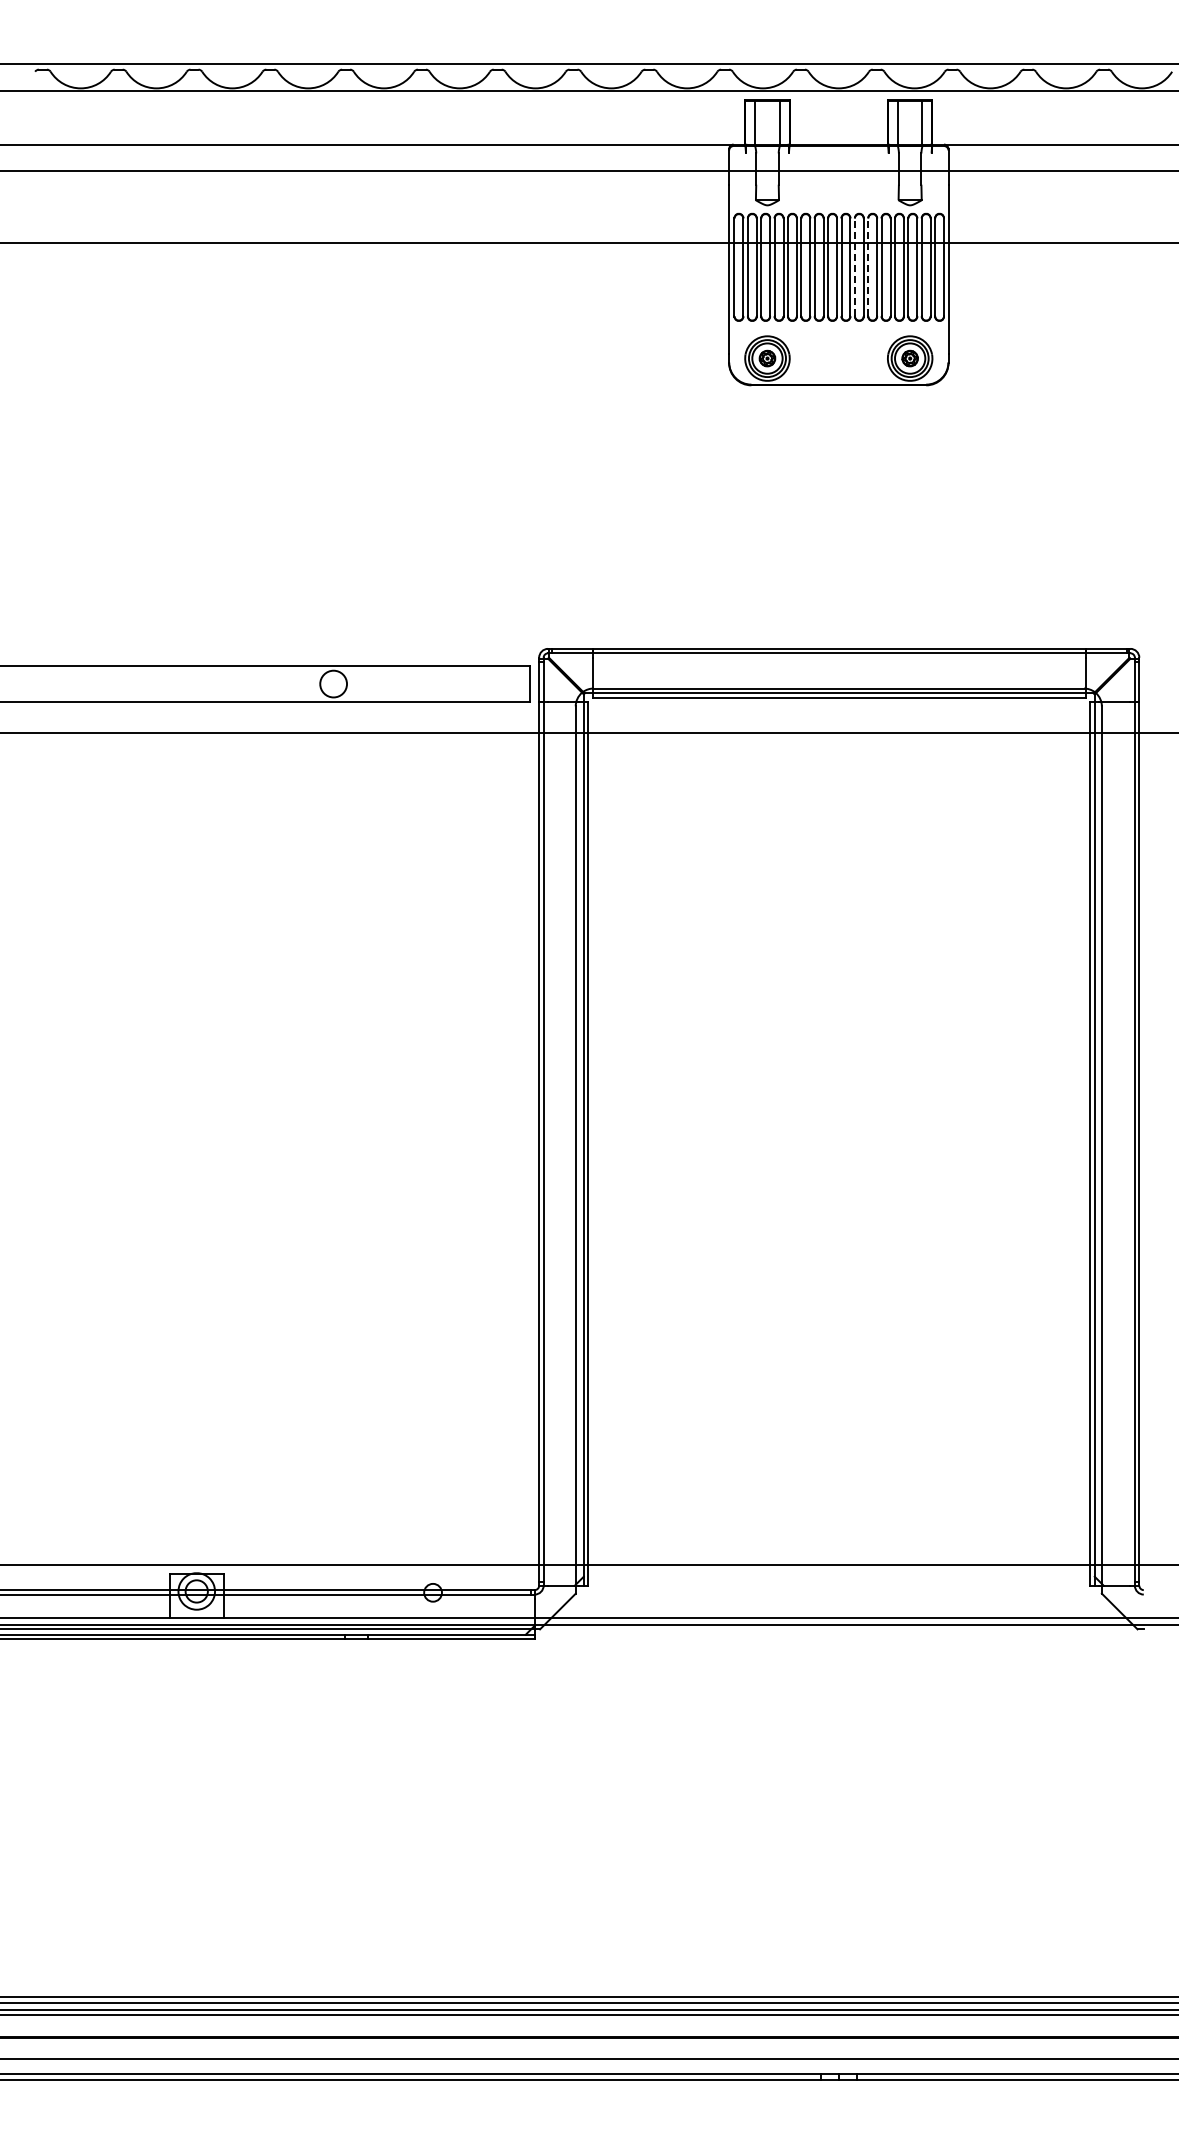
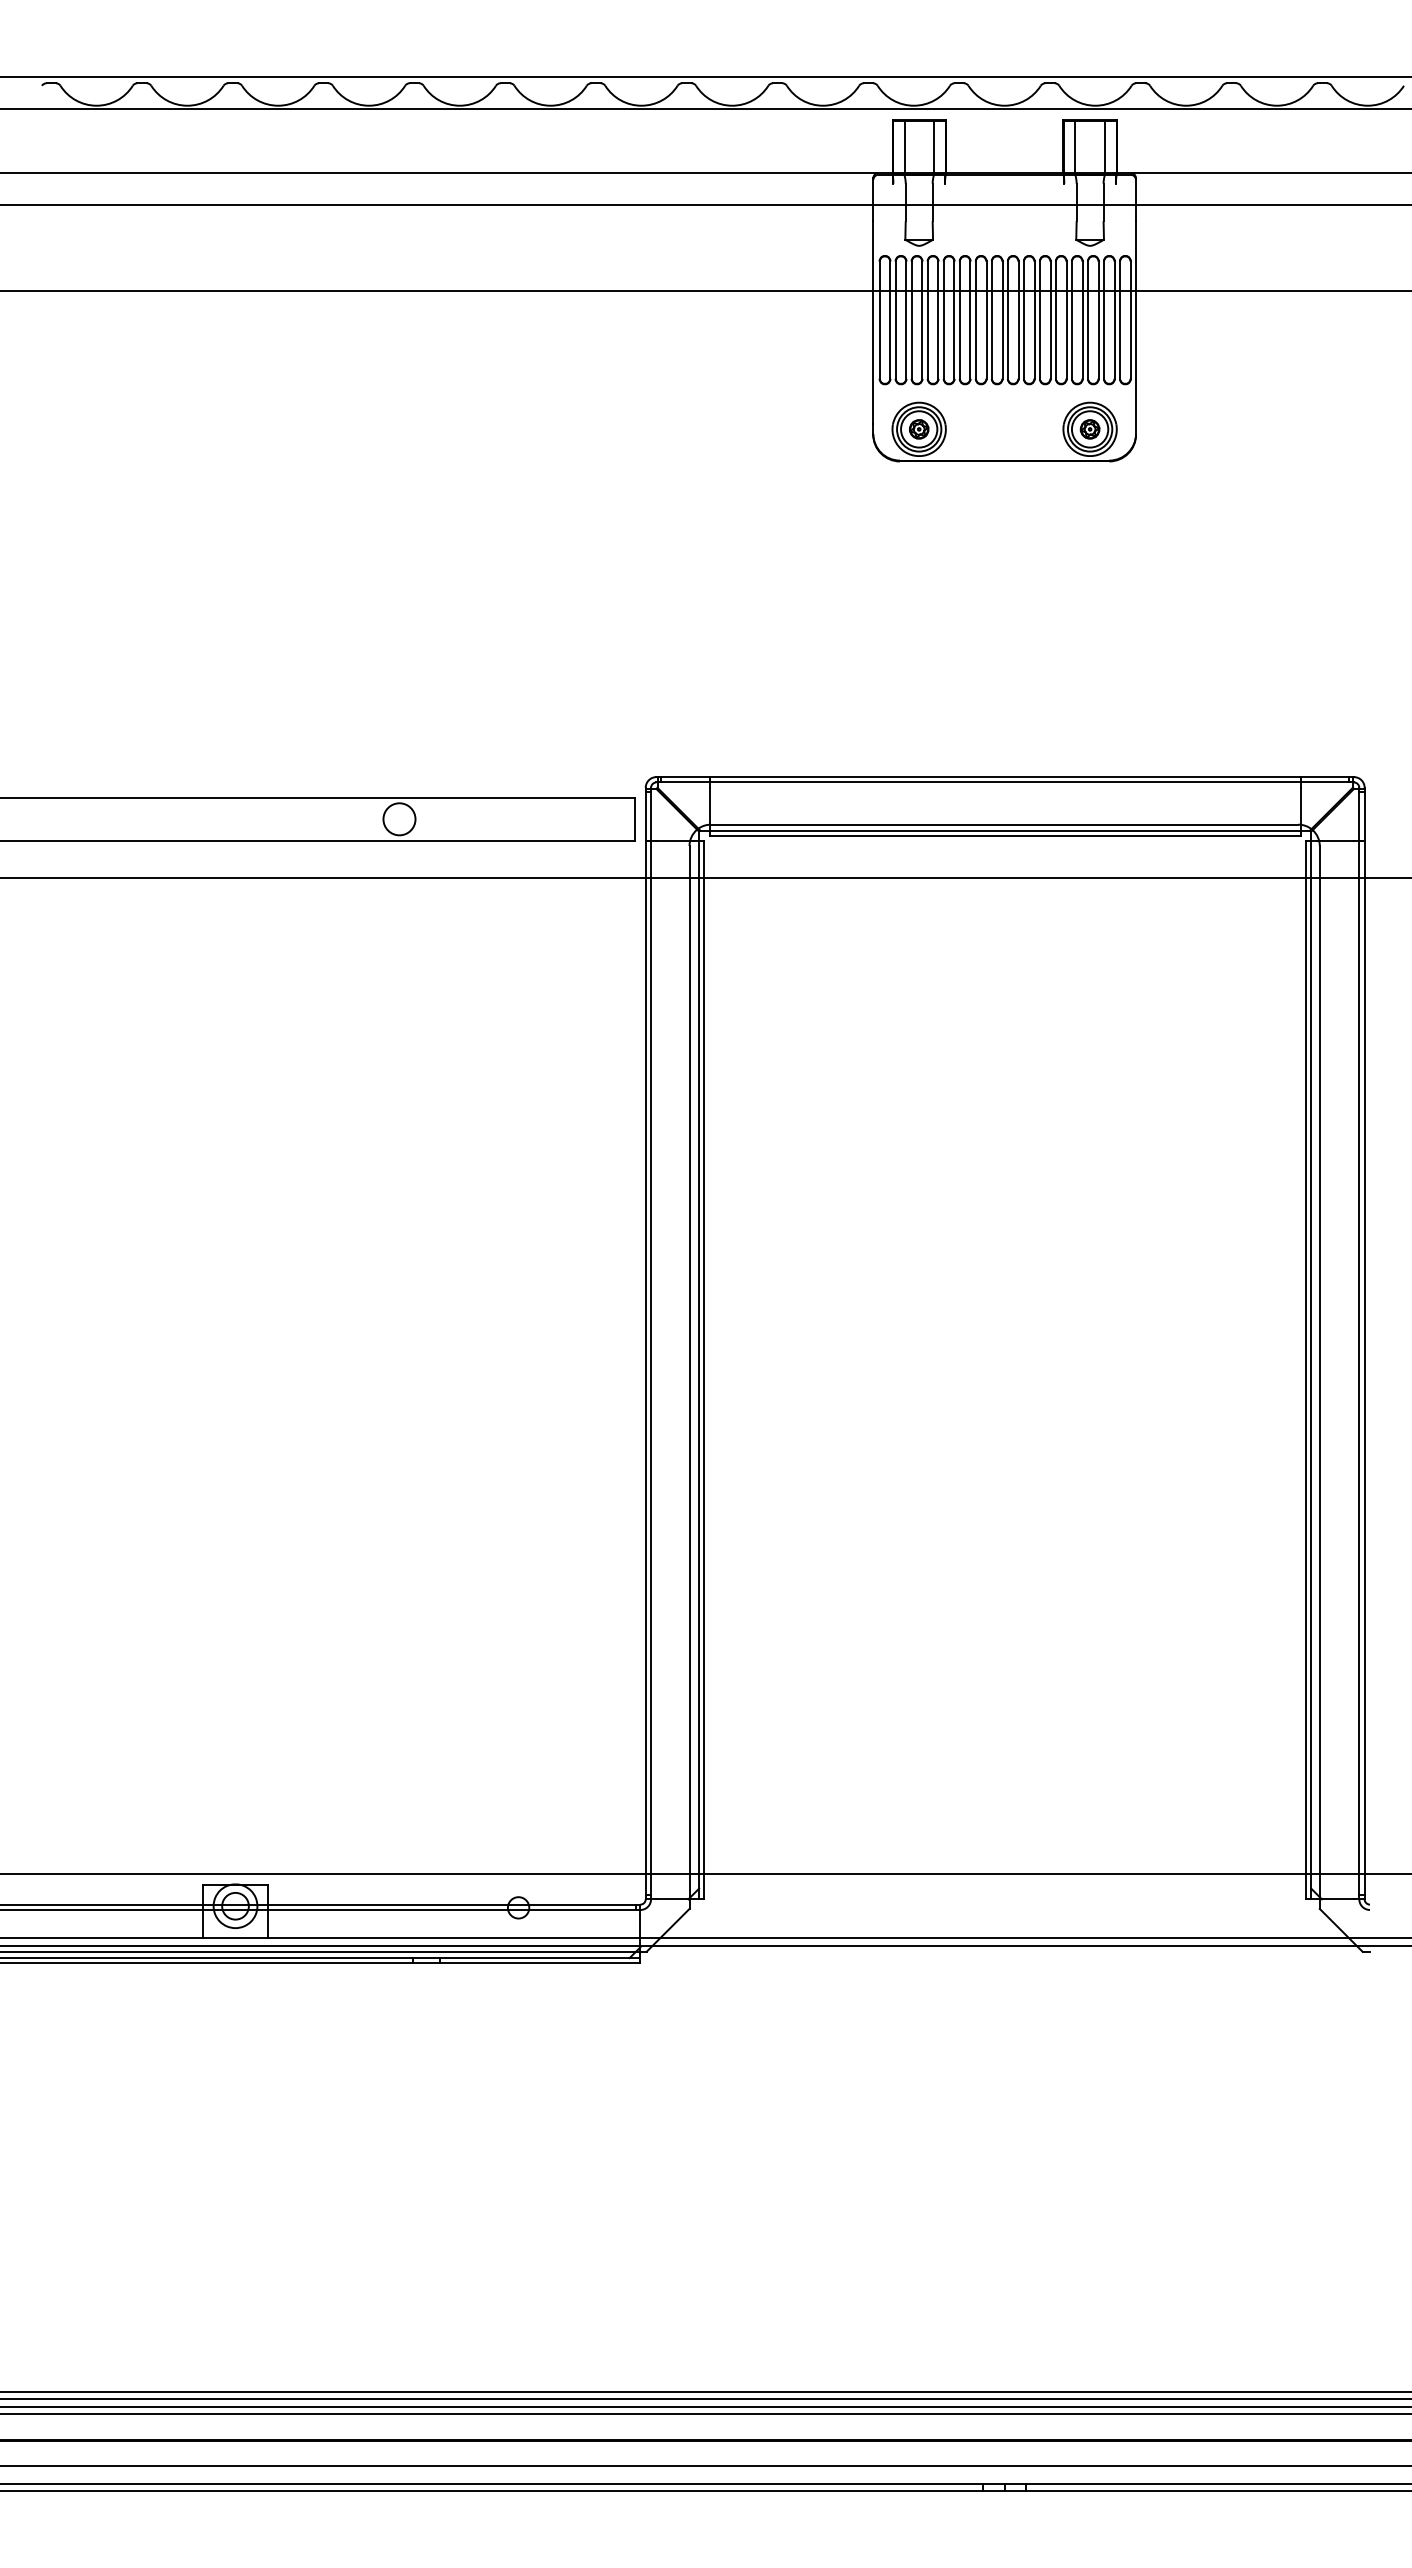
line: (854, 267) -> (1023, 320), dashed -> solid
line: (868, 267) -> (1040, 320), dashed -> solid

